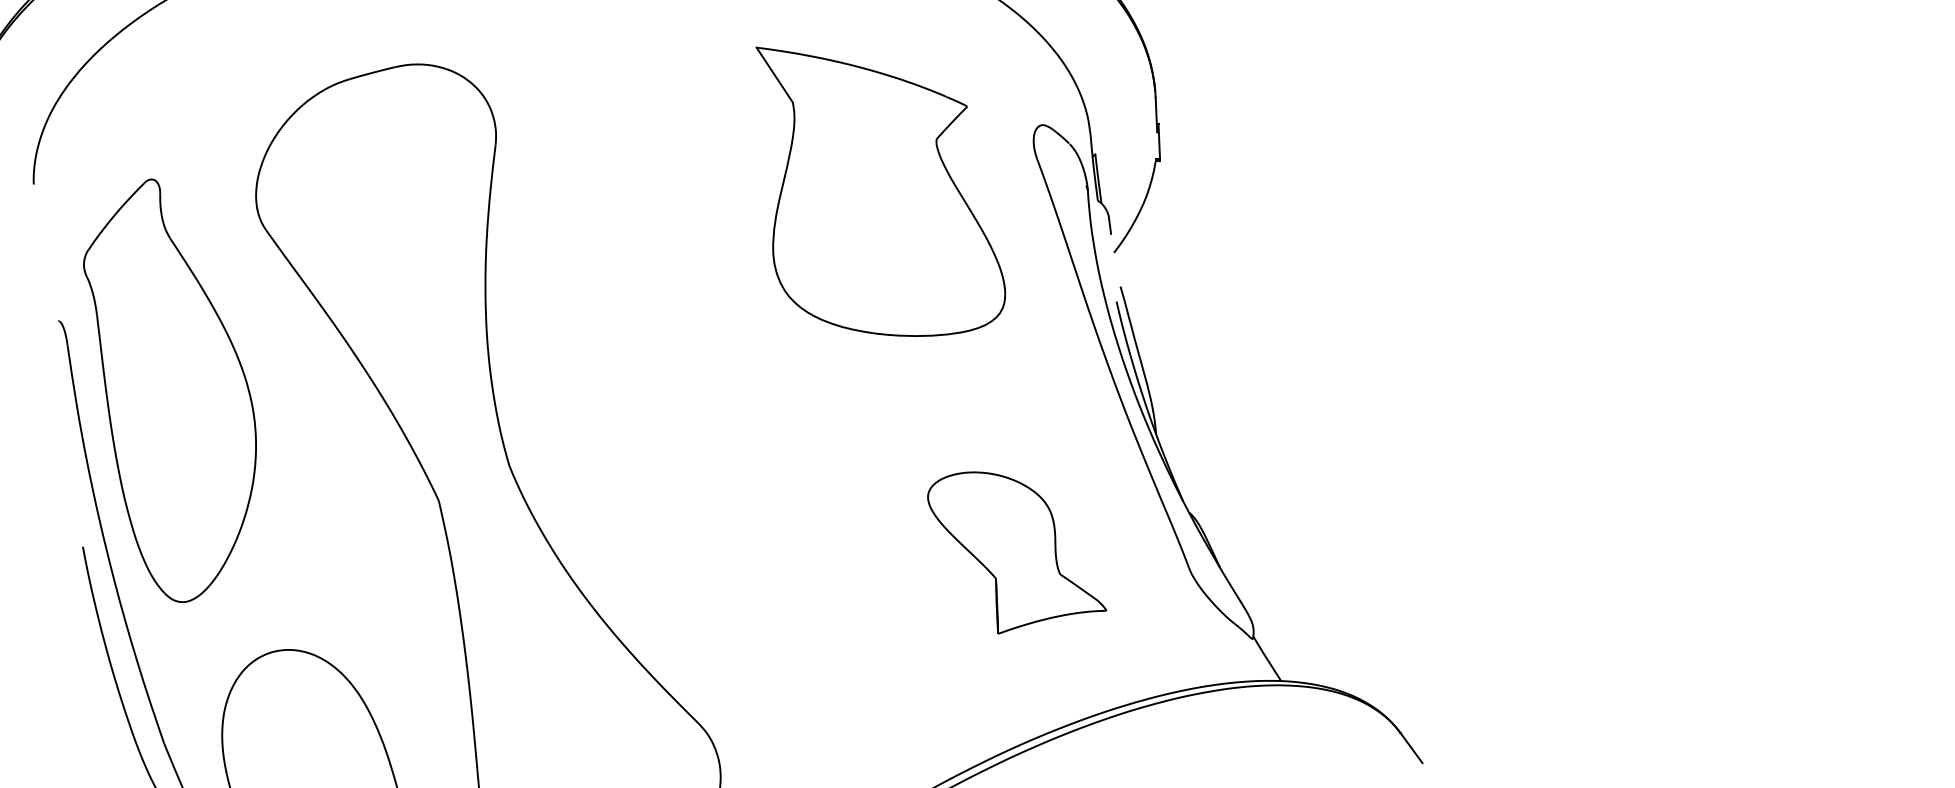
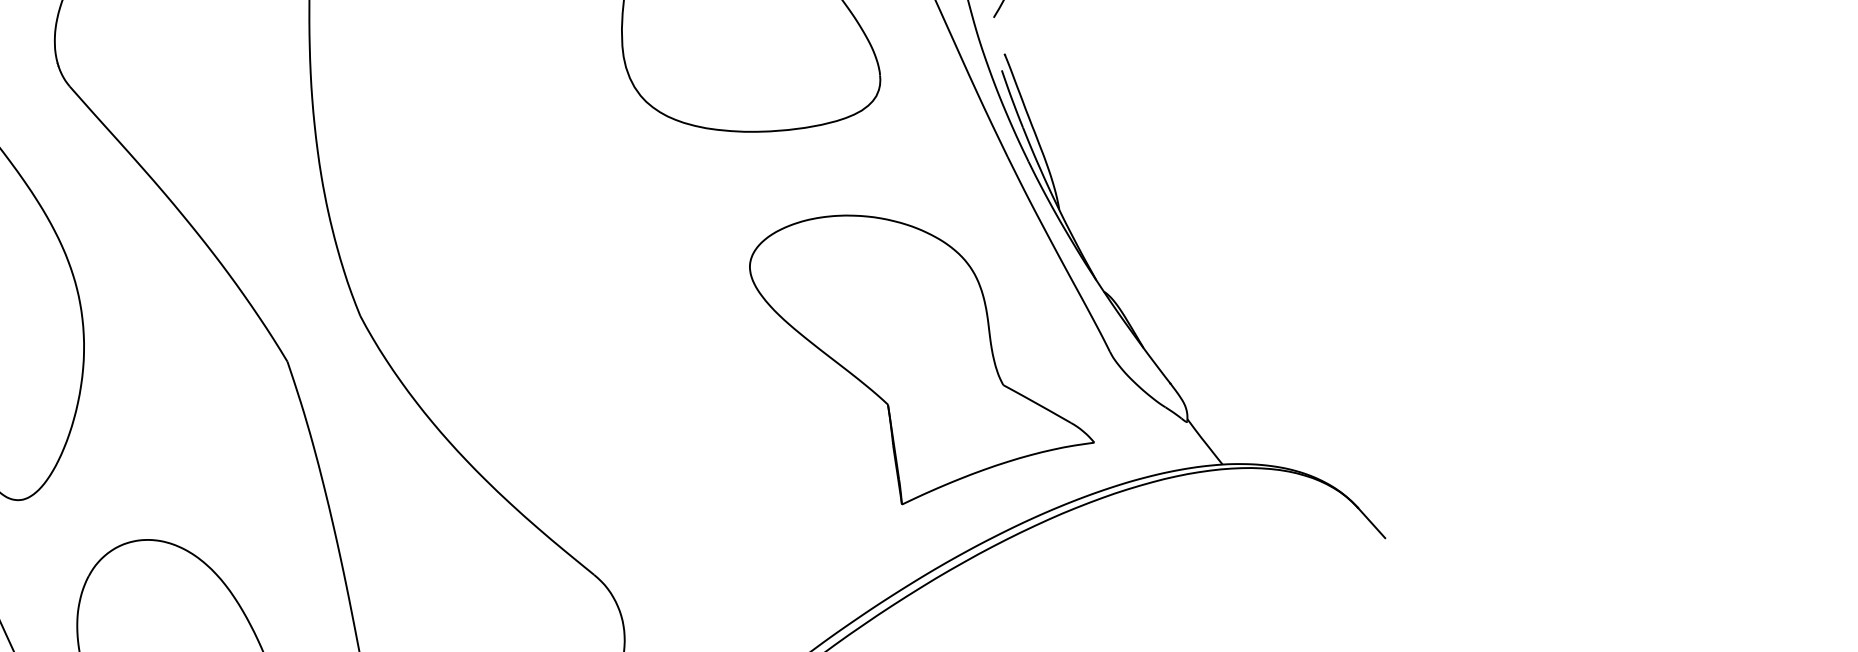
part: (1016, 552) -> (920, 354), size x1.67

